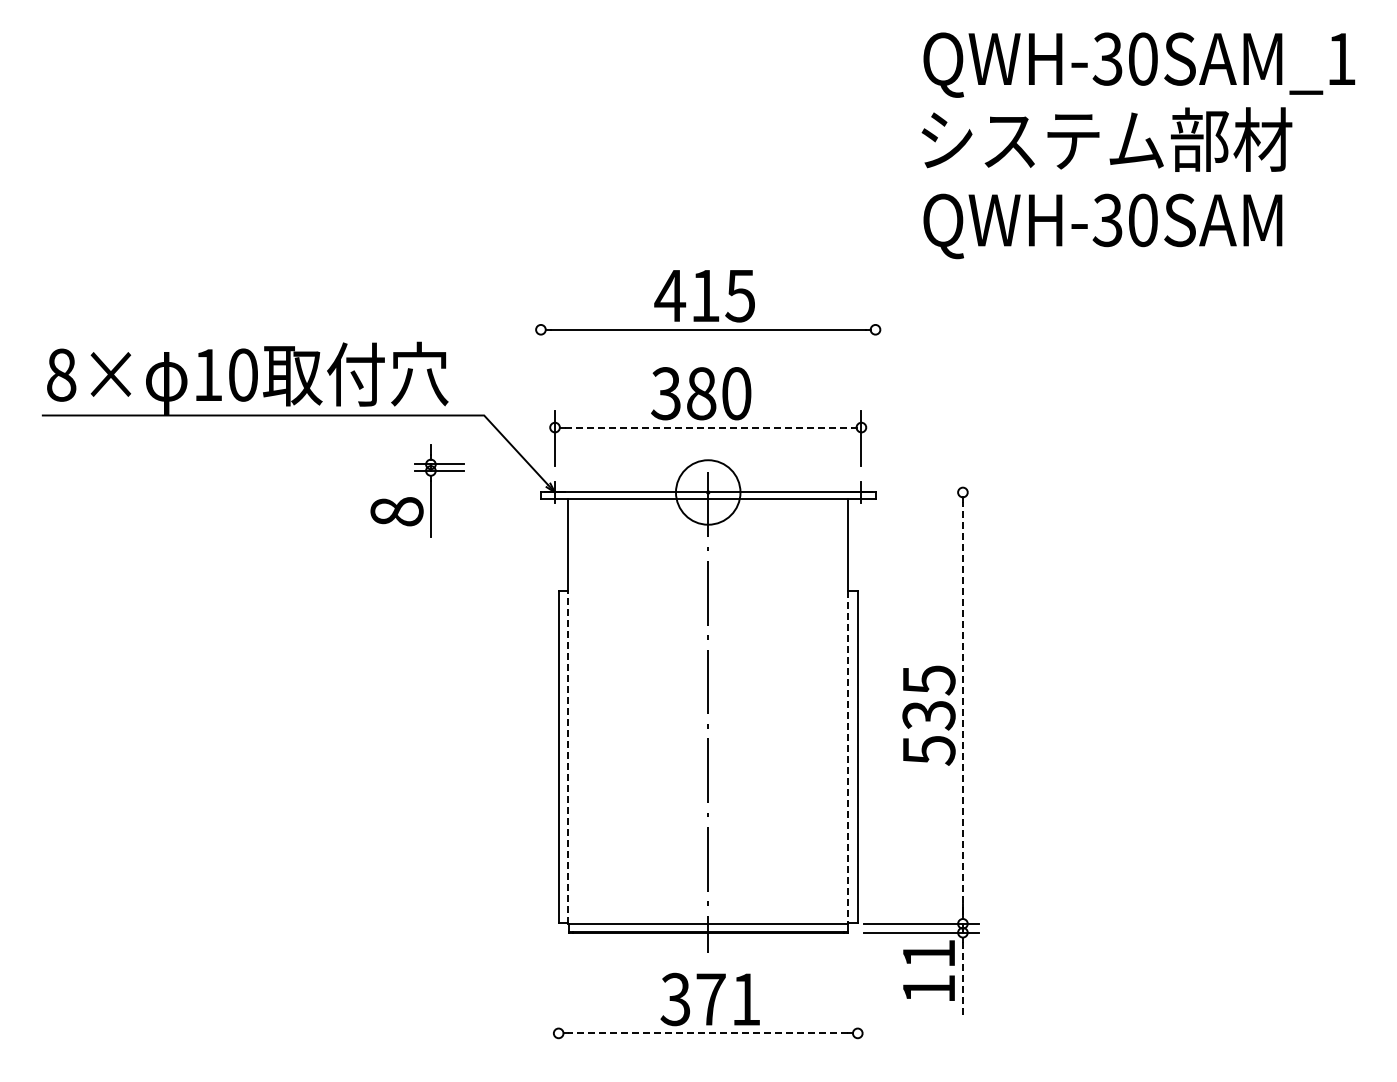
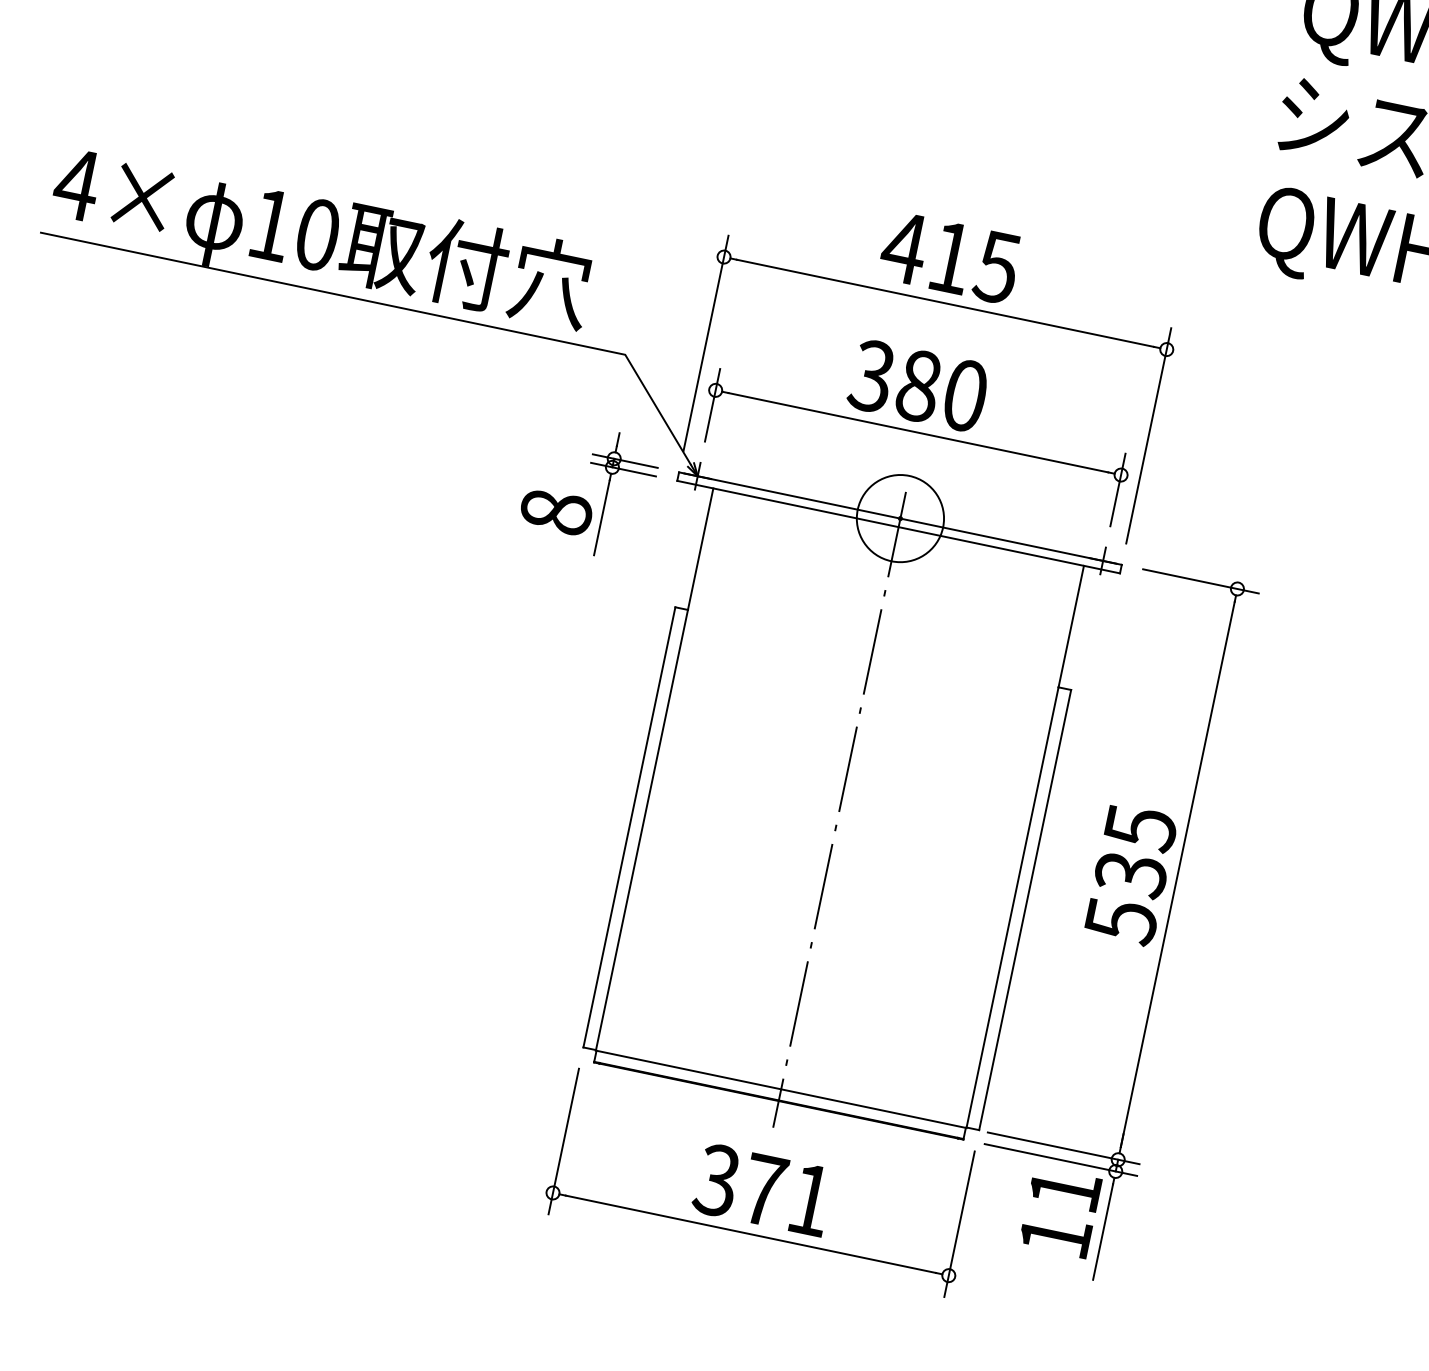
text: (61, 374) -> (77, 183), 8× -> 4×
line: (540, 394) -> (705, 342), added
line: (875, 394) -> (1148, 435), added
line: (708, 427) -> (918, 432), dashed -> solid
line: (935, 492) -> (1201, 581), added
part: (414, 497) -> (583, 497), moved
line: (962, 708) -> (1177, 874), dashed -> solid
line: (568, 757) -> (642, 830), dashed -> solid
line: (848, 757) -> (1012, 908), dashed -> solid
line: (962, 978) -> (1102, 1231), dashed -> solid
line: (558, 994) -> (563, 1141), added
line: (857, 994) -> (959, 1224), added
line: (708, 1033) -> (751, 1234), dashed -> solid

